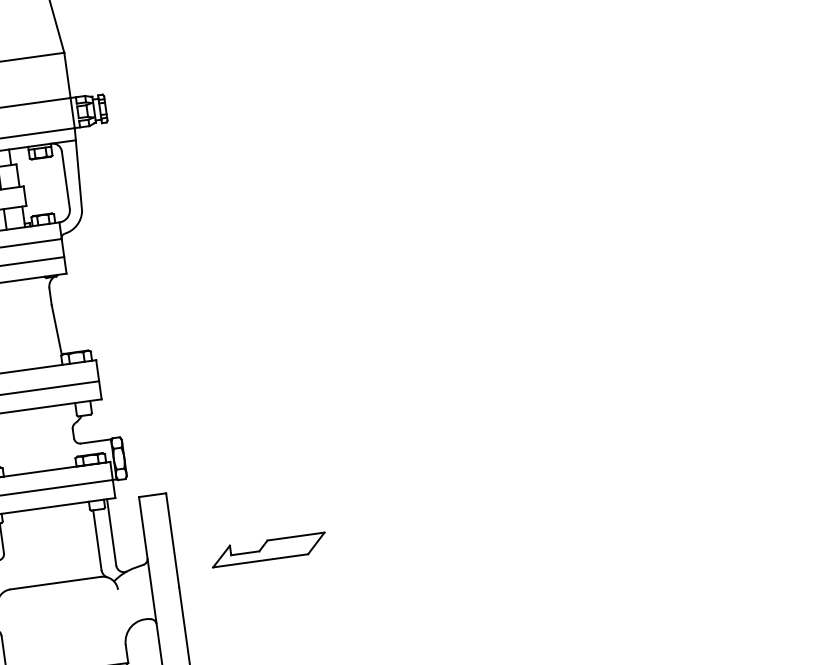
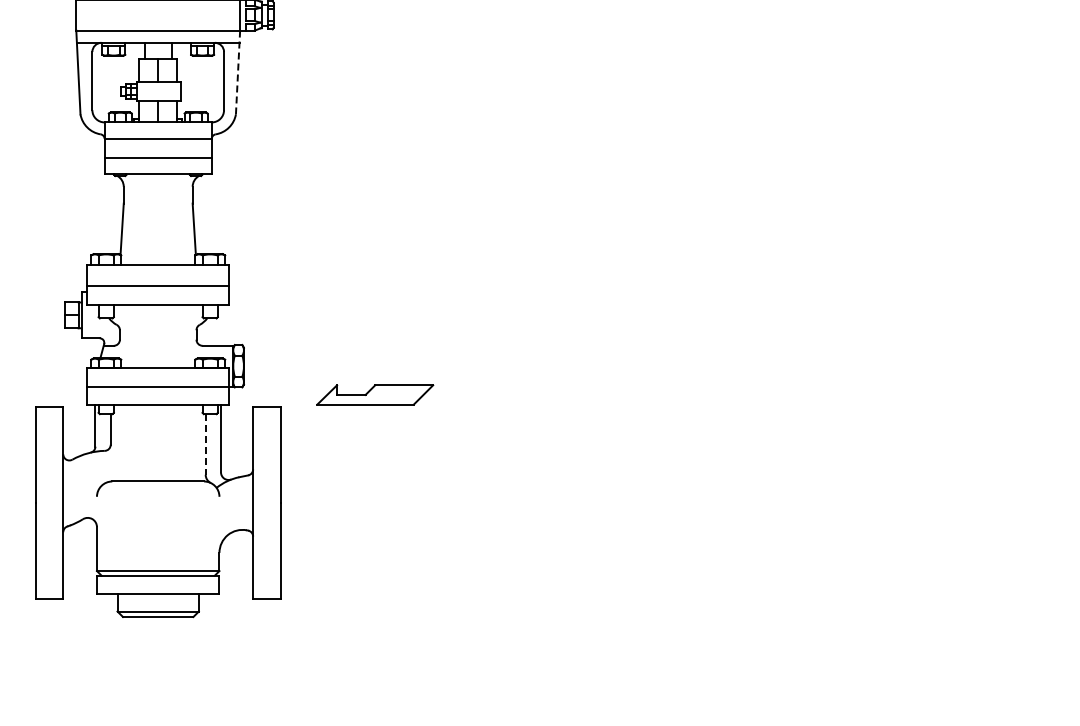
line: (78, 169) -> (238, 72), solid -> dashed
line: (97, 540) -> (205, 444), solid -> dashed
part: (269, 549) -> (375, 394), moved

